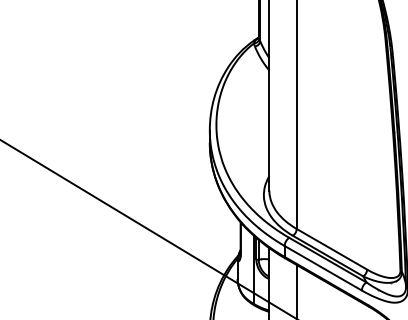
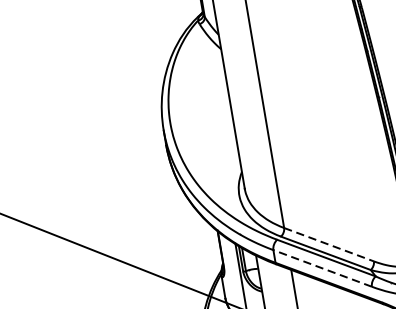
line: (331, 249) -> (328, 245), solid -> dashed
line: (323, 268) -> (323, 268), solid -> dashed

